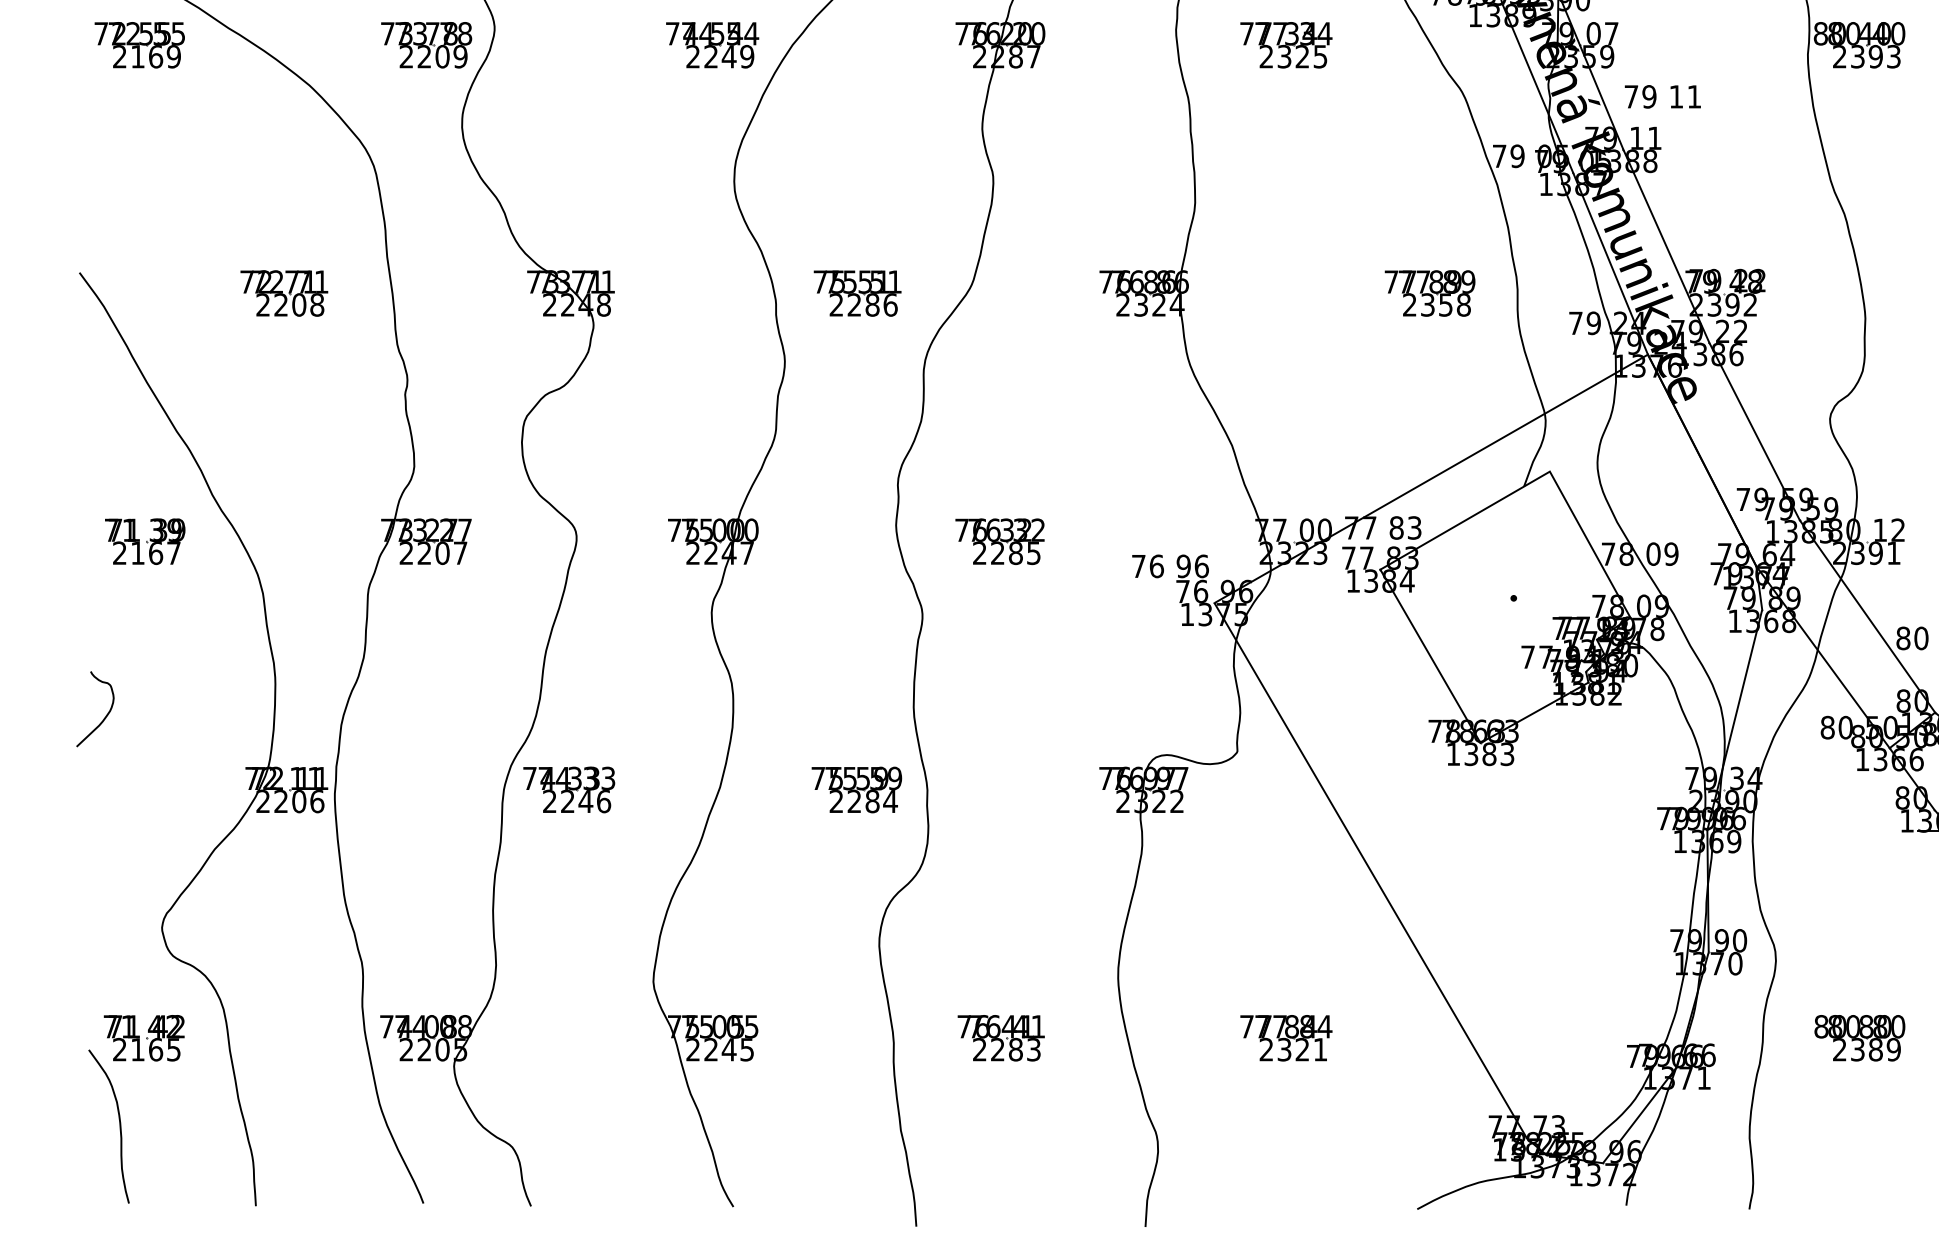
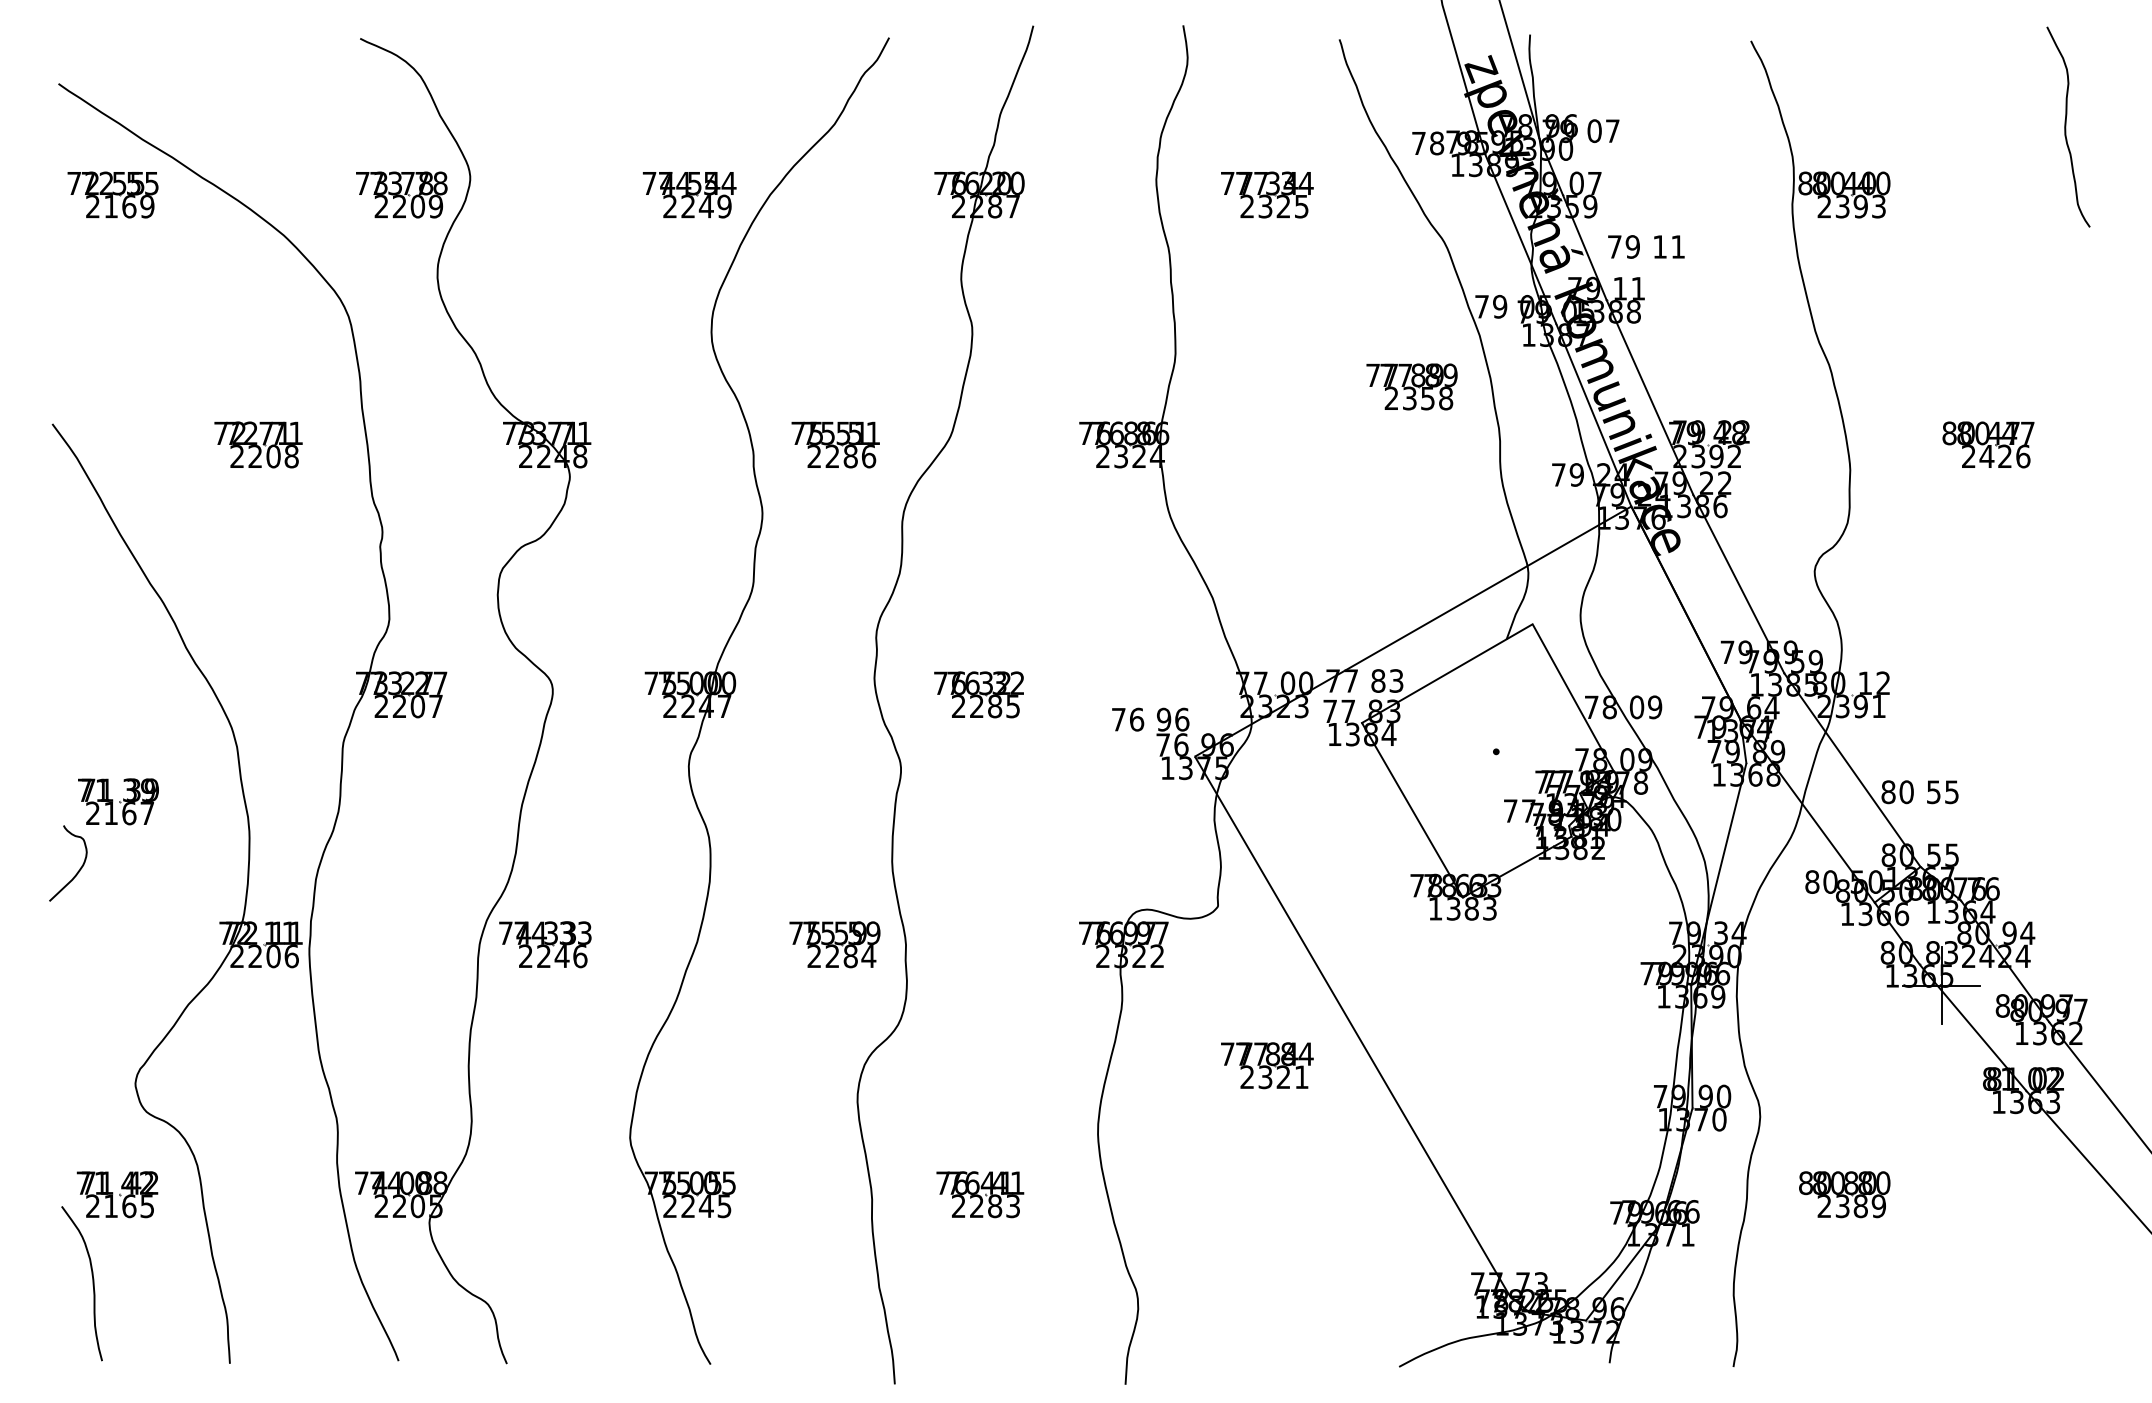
part: (1429, 293) -> (1411, 386), moved
part: (145, 541) -> (118, 801), moved
part: (1286, 1038) -> (1267, 1065), moved

